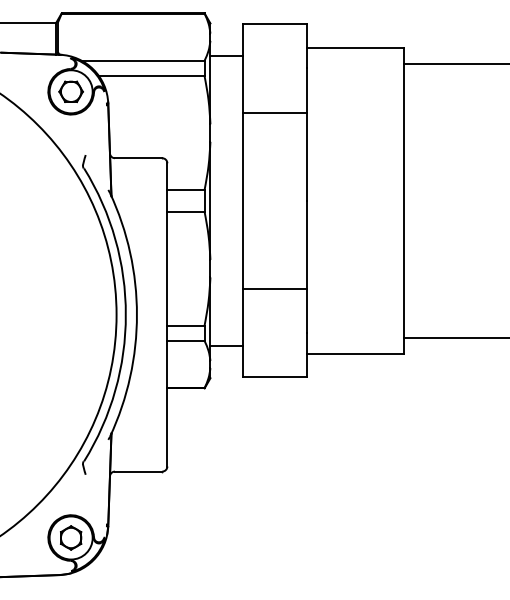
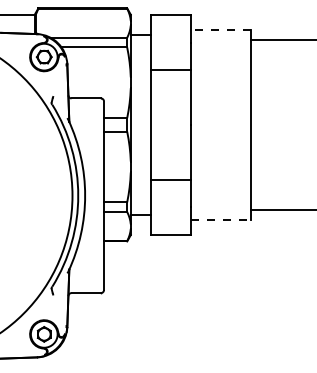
line: (354, 47) -> (220, 29), solid -> dashed
line: (354, 353) -> (220, 219), solid -> dashed

